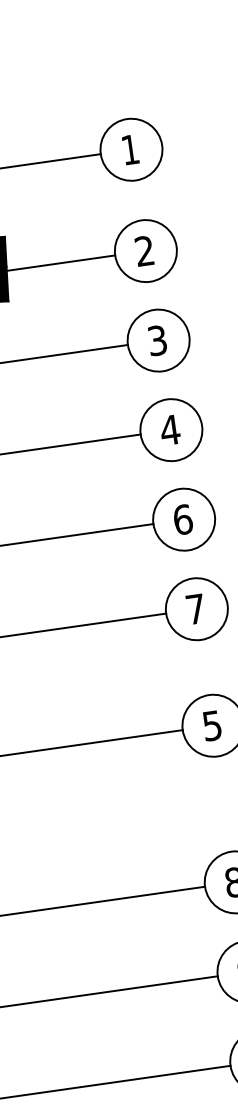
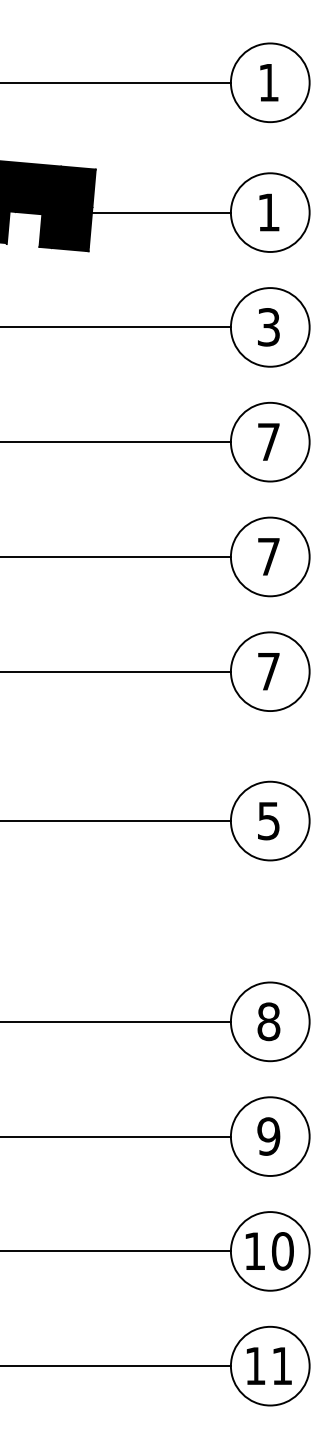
text: (144, 251) -> (268, 212), 2 -> 1
text: (169, 429) -> (268, 441), 4 -> 7
text: (182, 519) -> (268, 556), 6 -> 7

